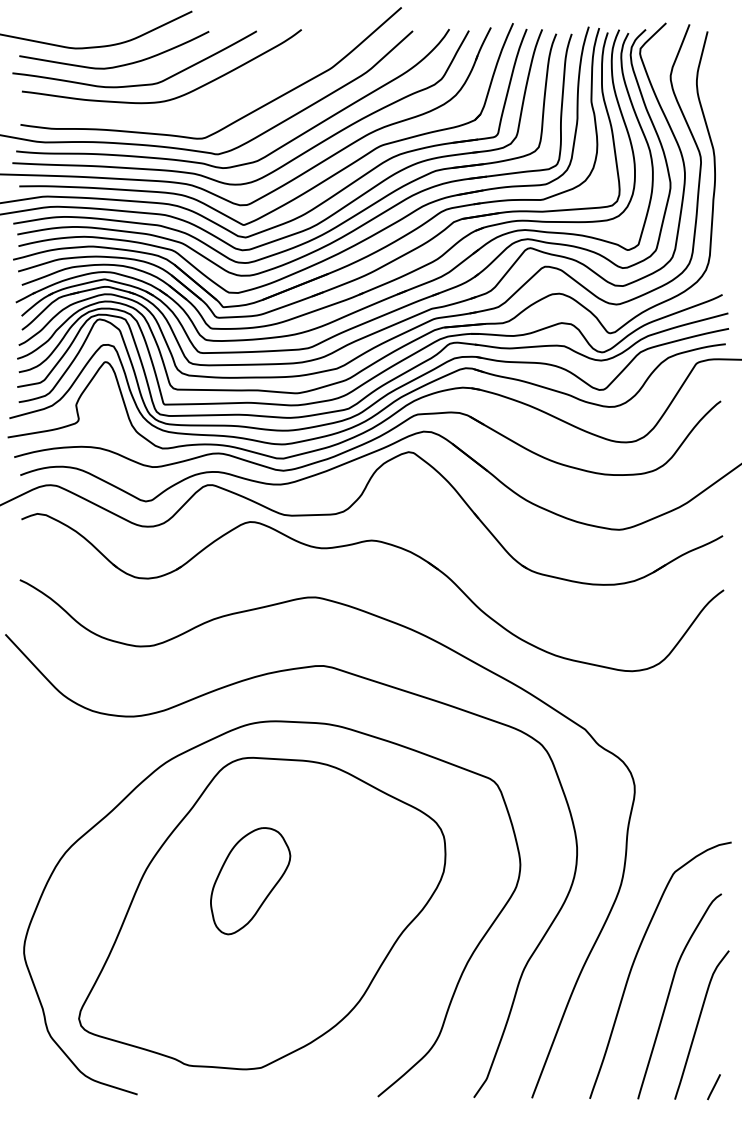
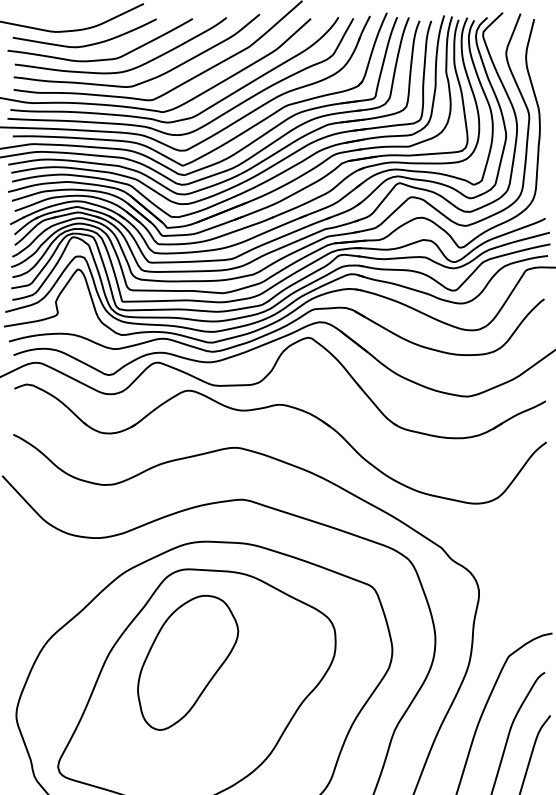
curve: (195, 112) -> (146, 80), added
part: (250, 880) -> (187, 662), size x1.67

